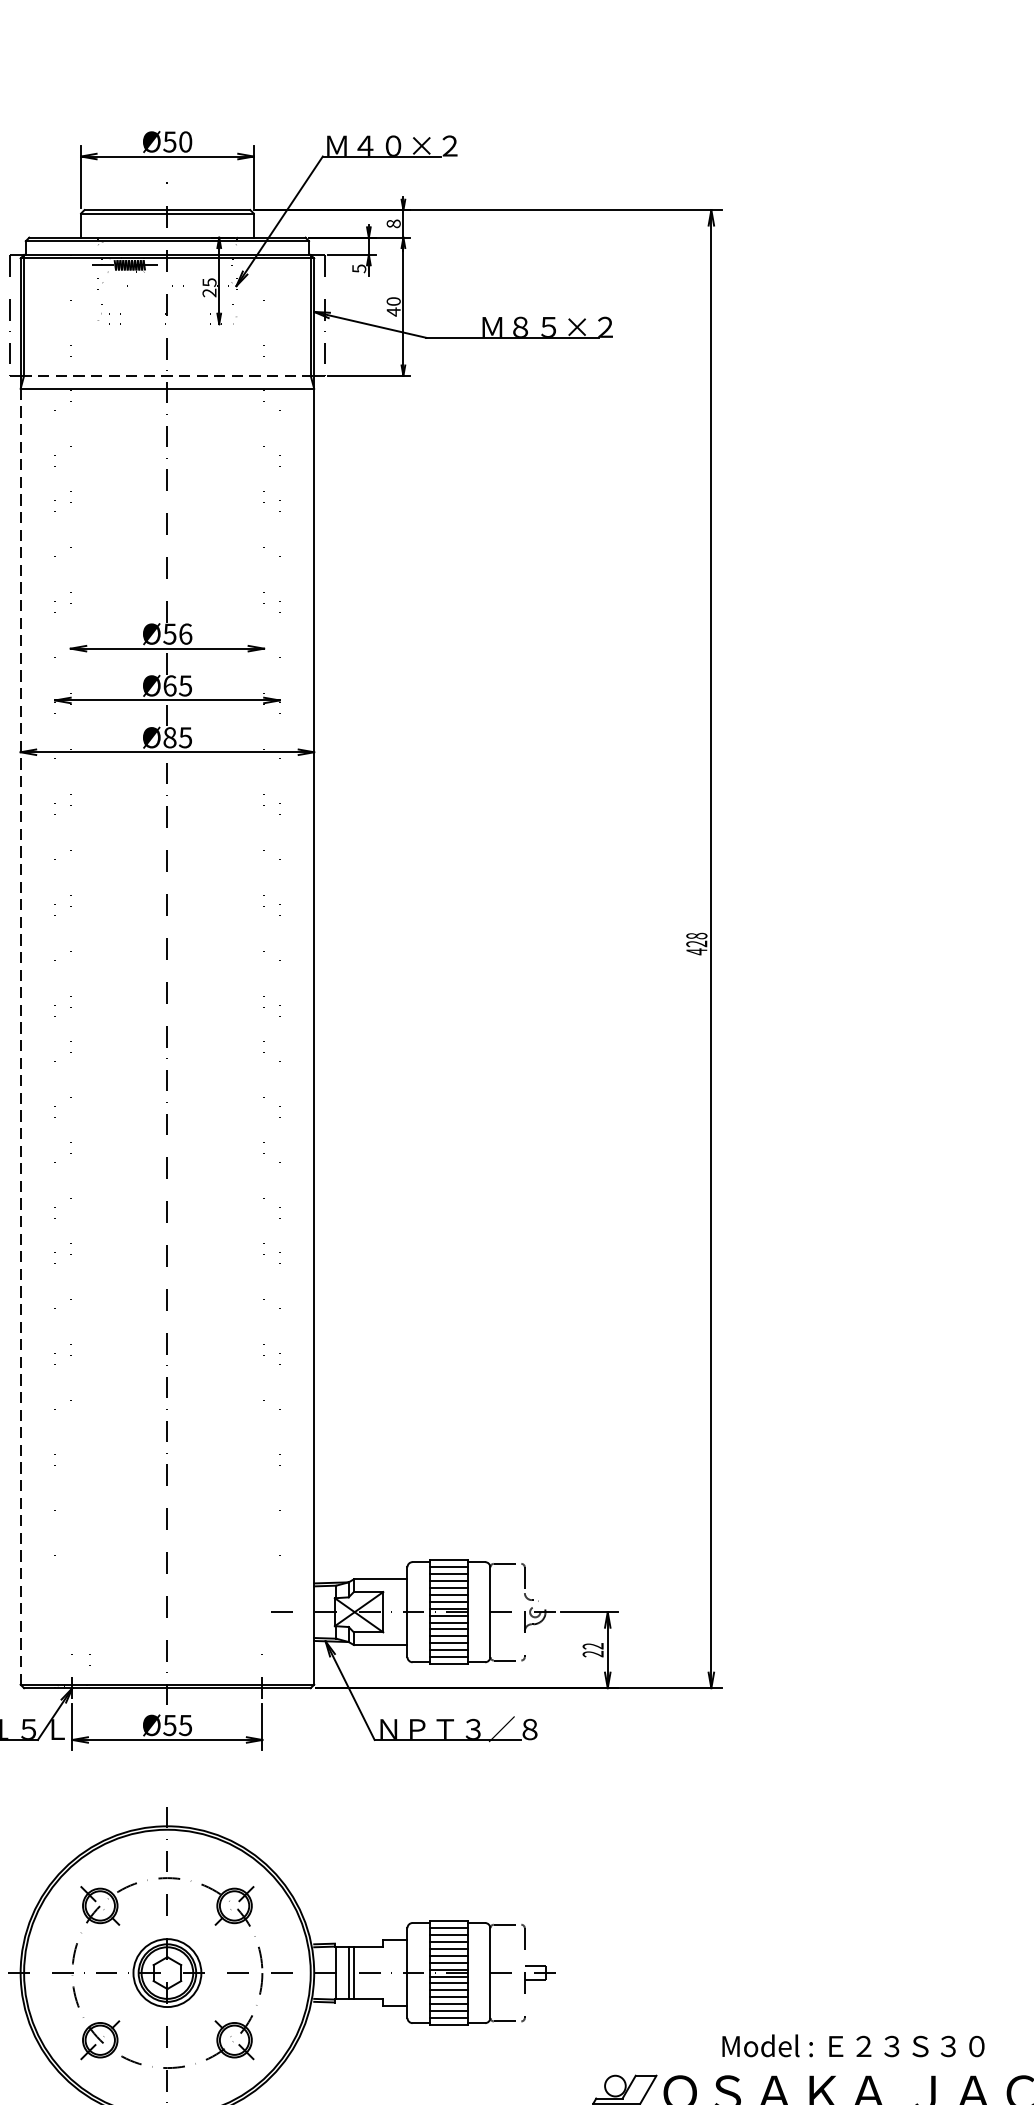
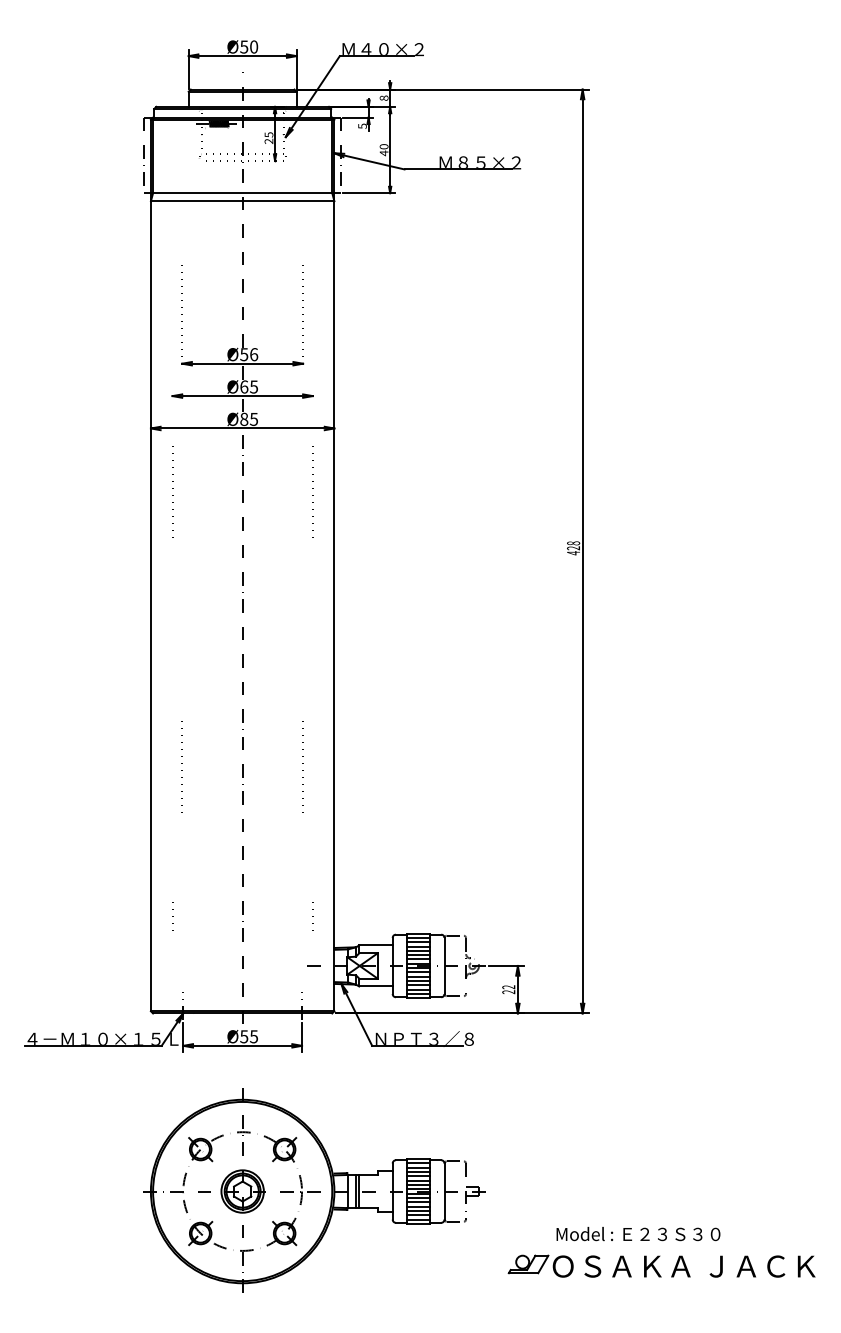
line: (167, 376) -> (242, 193), dashed -> solid
line: (19, 1035) -> (150, 605), dashed -> solid
text: (853, 2046) -> (638, 1234), moved

